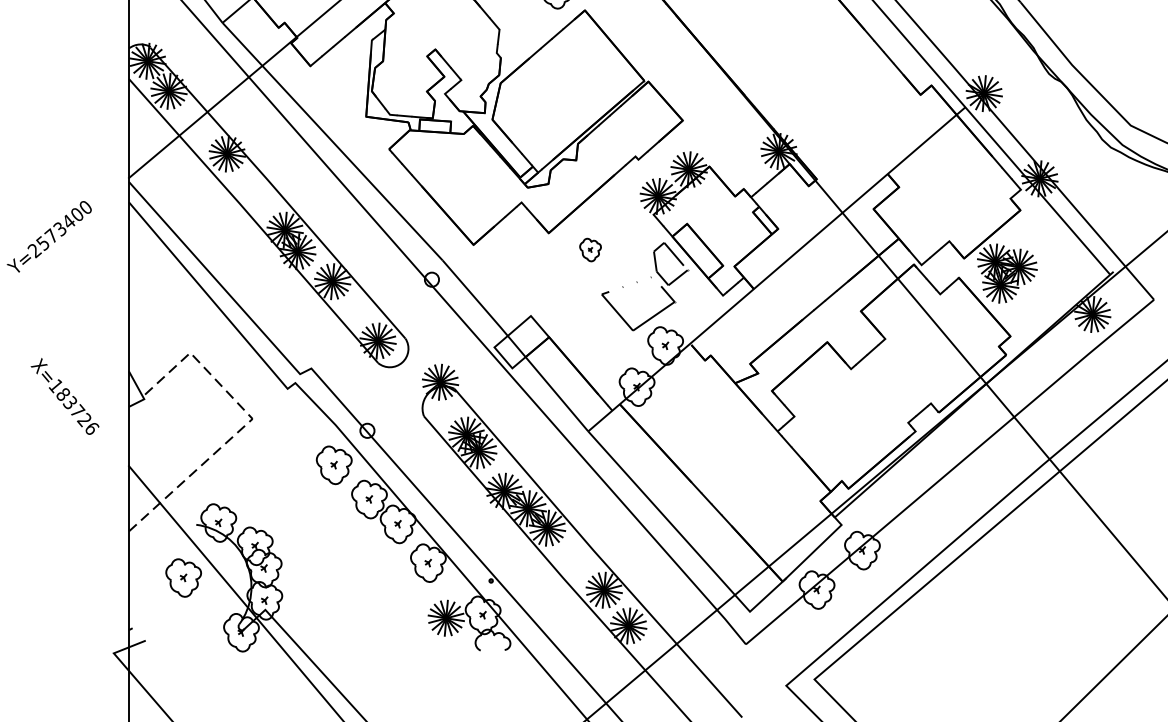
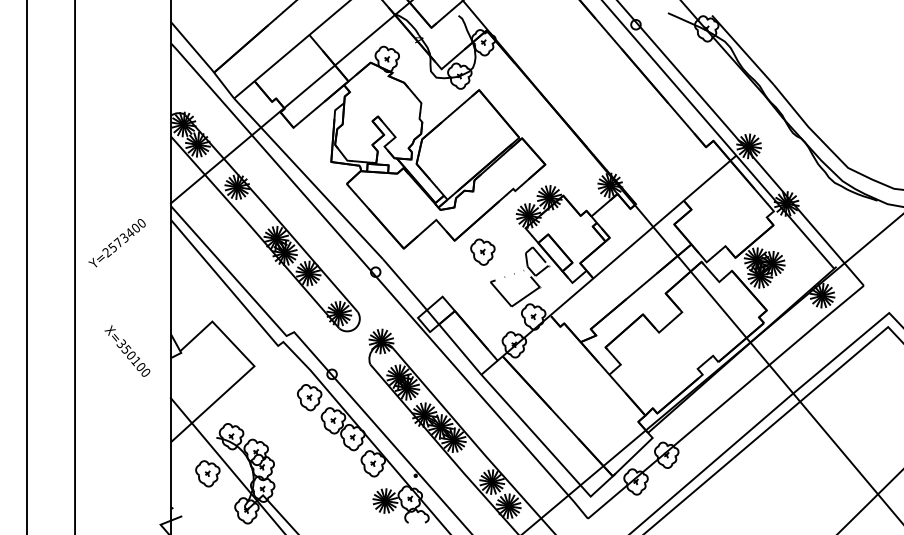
part: (589, 249) -> (482, 251), size x1.67
text: (73, 407) -> (133, 358), X=183726 -> X=350100
line: (251, 420) -> (253, 367), dashed -> solid

